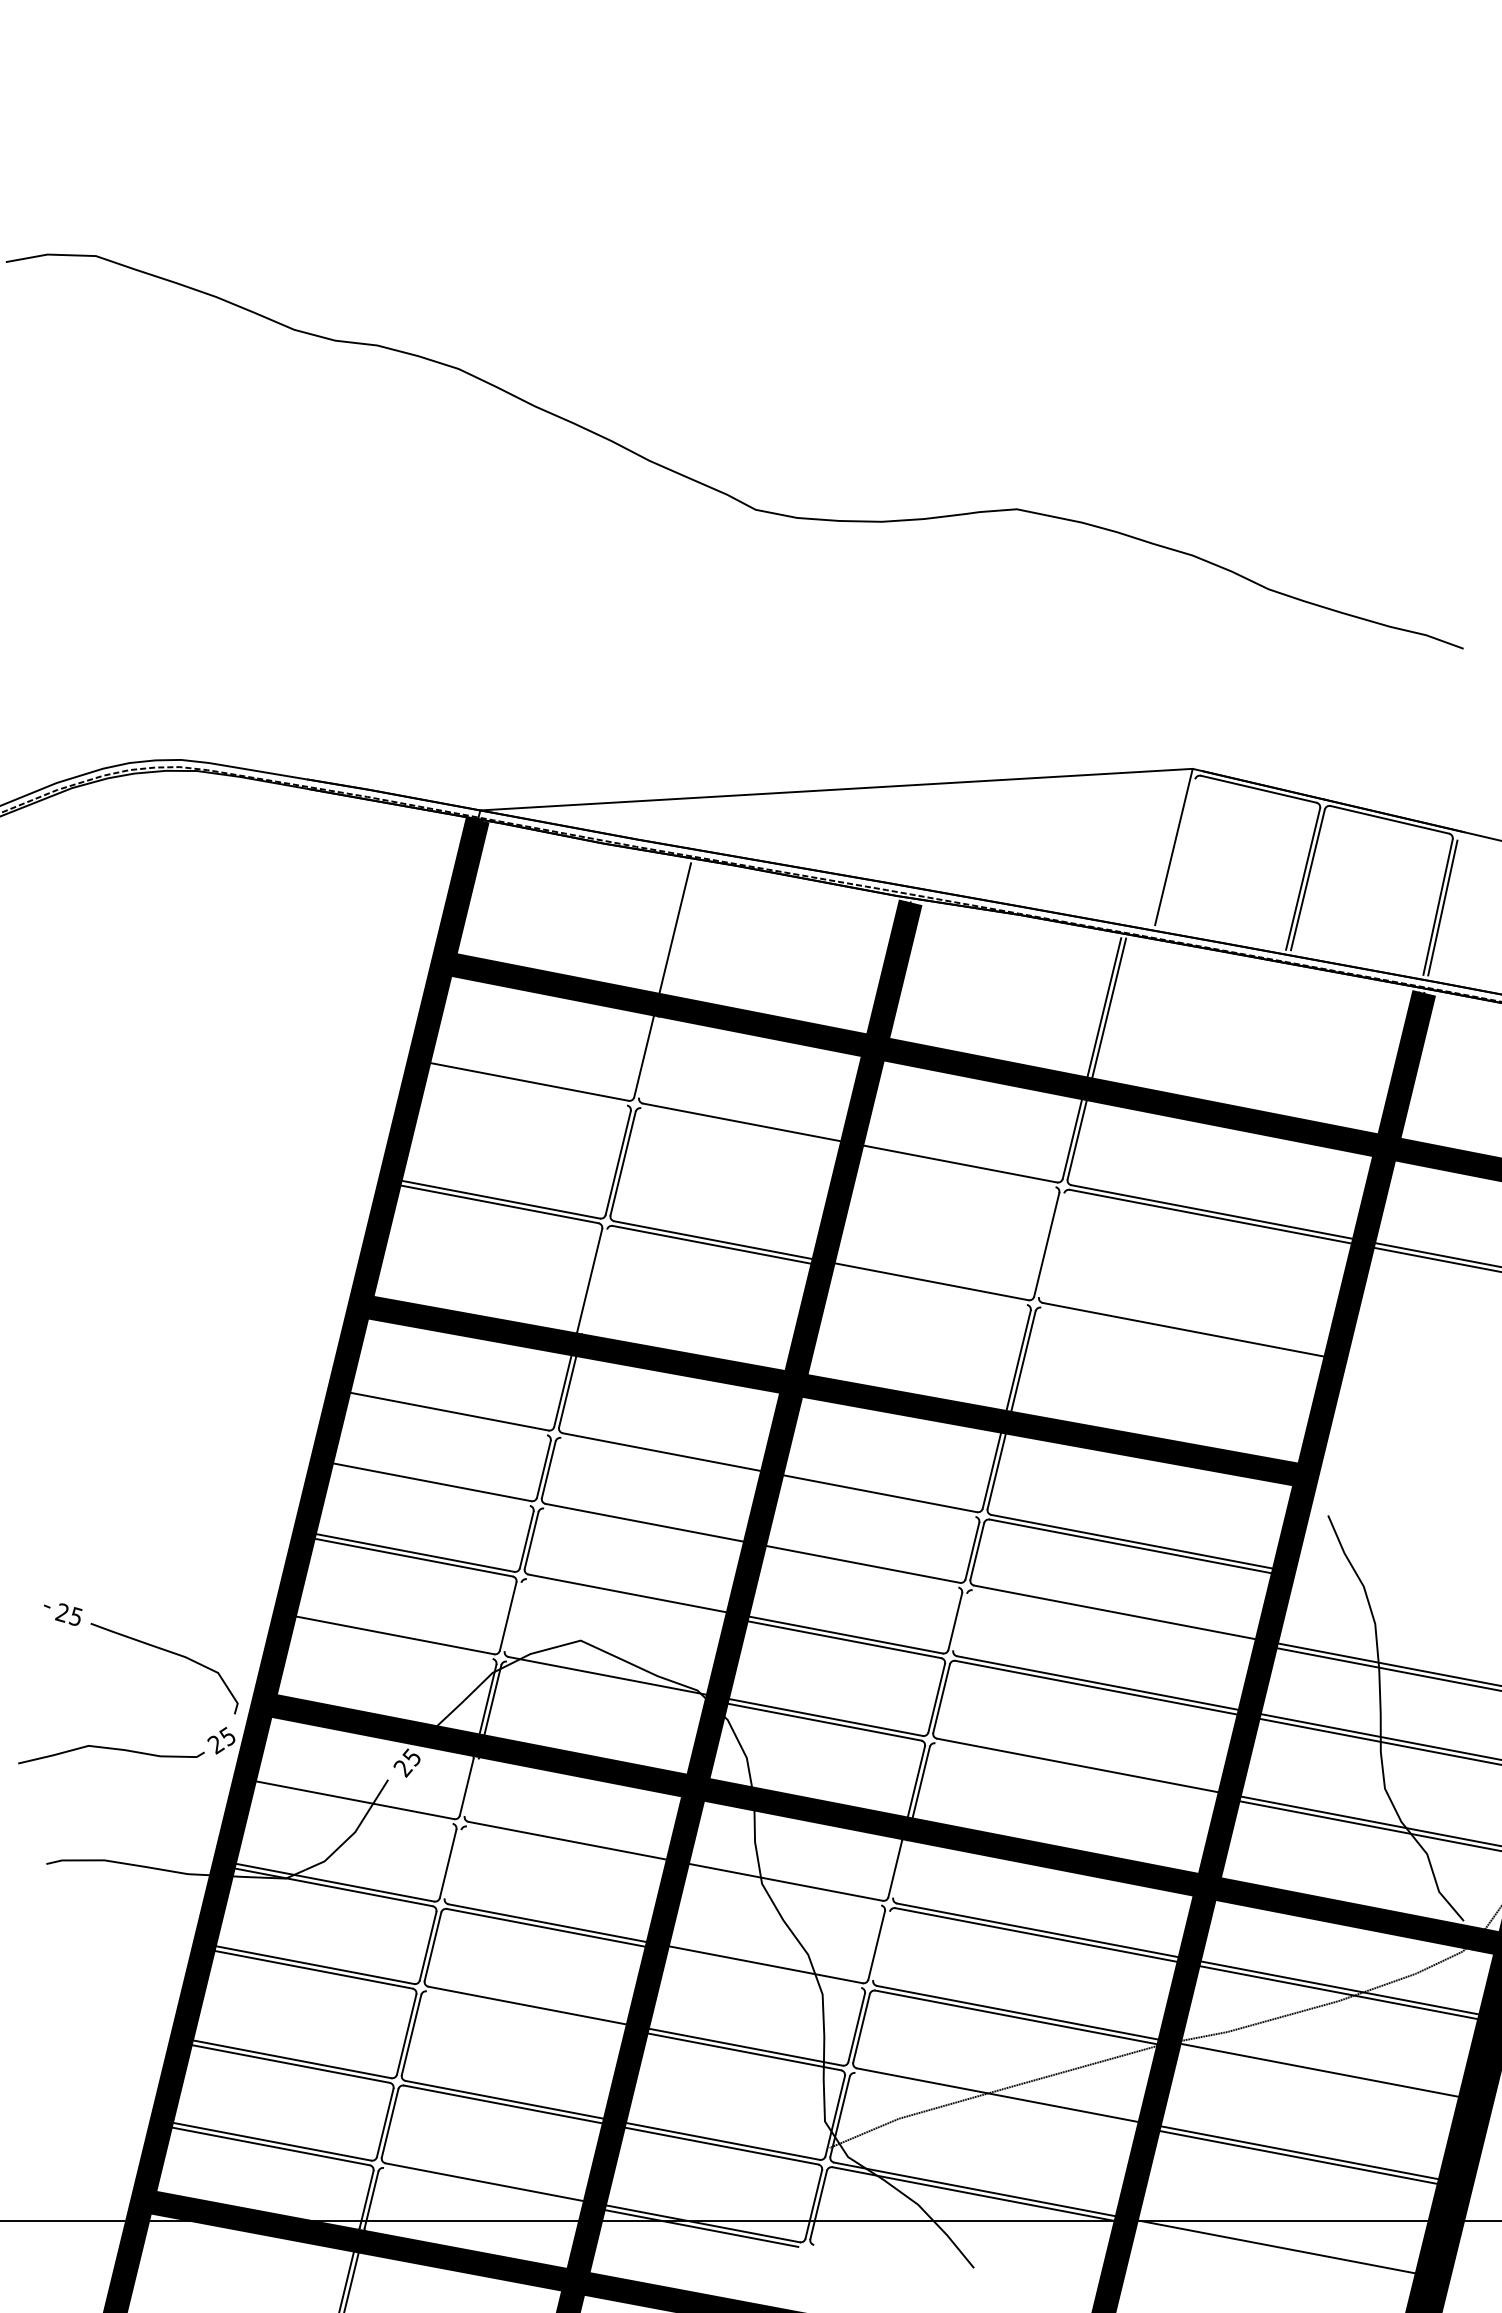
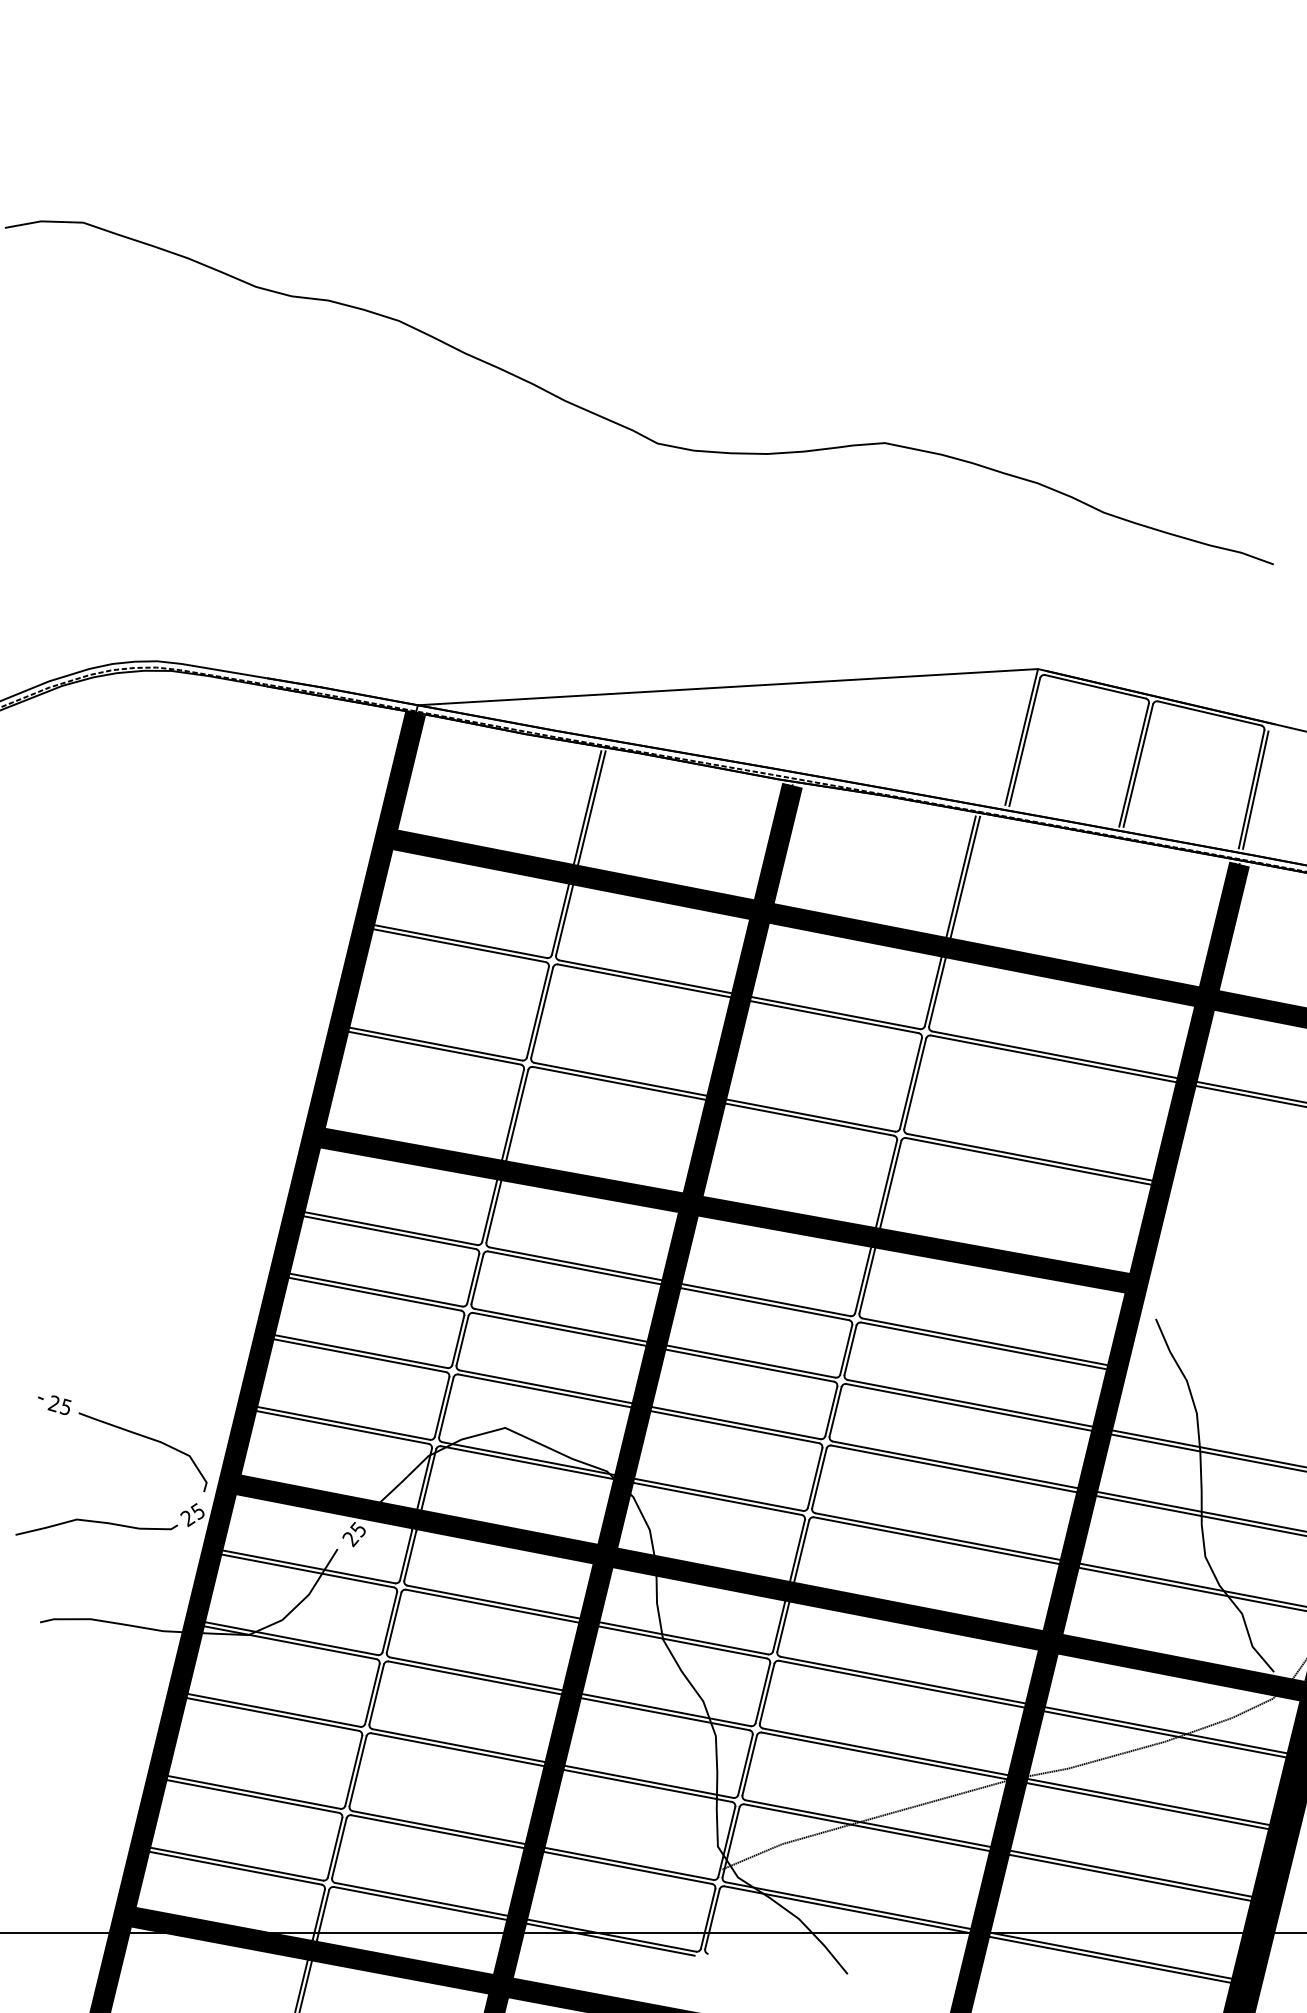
line: (1177, 852) -> (1024, 741), added
line: (678, 933) -> (590, 812), added
line: (648, 1057) -> (564, 920), added
line: (527, 1086) -> (458, 945), added
line: (741, 1127) -> (645, 981), added
line: (955, 1168) -> (831, 1016), added
line: (1051, 1245) -> (915, 1083), added
line: (594, 1281) -> (517, 1115), added
line: (926, 1285) -> (806, 1118), added
line: (1182, 1334) -> (1029, 1161), added
line: (446, 1416) -> (388, 1232), added
line: (661, 1456) -> (575, 1267), added
line: (429, 1486) -> (373, 1293), added
line: (875, 1497) -> (761, 1303), added
line: (644, 1527) -> (560, 1329), added
line: (858, 1568) -> (747, 1365), added
line: (626, 1598) -> (545, 1391), added
line: (512, 1616) -> (445, 1406), added
line: (1113, 1617) -> (969, 1407), added
line: (960, 1621) -> (835, 1411), added
line: (392, 1639) -> (341, 1426), added
line: (606, 1680) -> (527, 1462), added
line: (1076, 1770) -> (936, 1540), added
line: (471, 1787) -> (410, 1555), added
line: (352, 1804) -> (306, 1570), added
line: (566, 1845) -> (492, 1606), added
line: (452, 1864) -> (393, 1622), added
line: (900, 1869) -> (783, 1627), added
line: (781, 1886) -> (680, 1641), added
line: (881, 1945) -> (767, 1693), added
line: (761, 1968) -> (662, 1713), added
line: (526, 2010) -> (458, 1749), added
line: (1320, 2075) -> (1149, 1806), added
line: (996, 2100) -> (867, 1828), added
line: (484, 2186) -> (421, 1903), added
line: (1277, 2251) -> (1111, 1959), added

